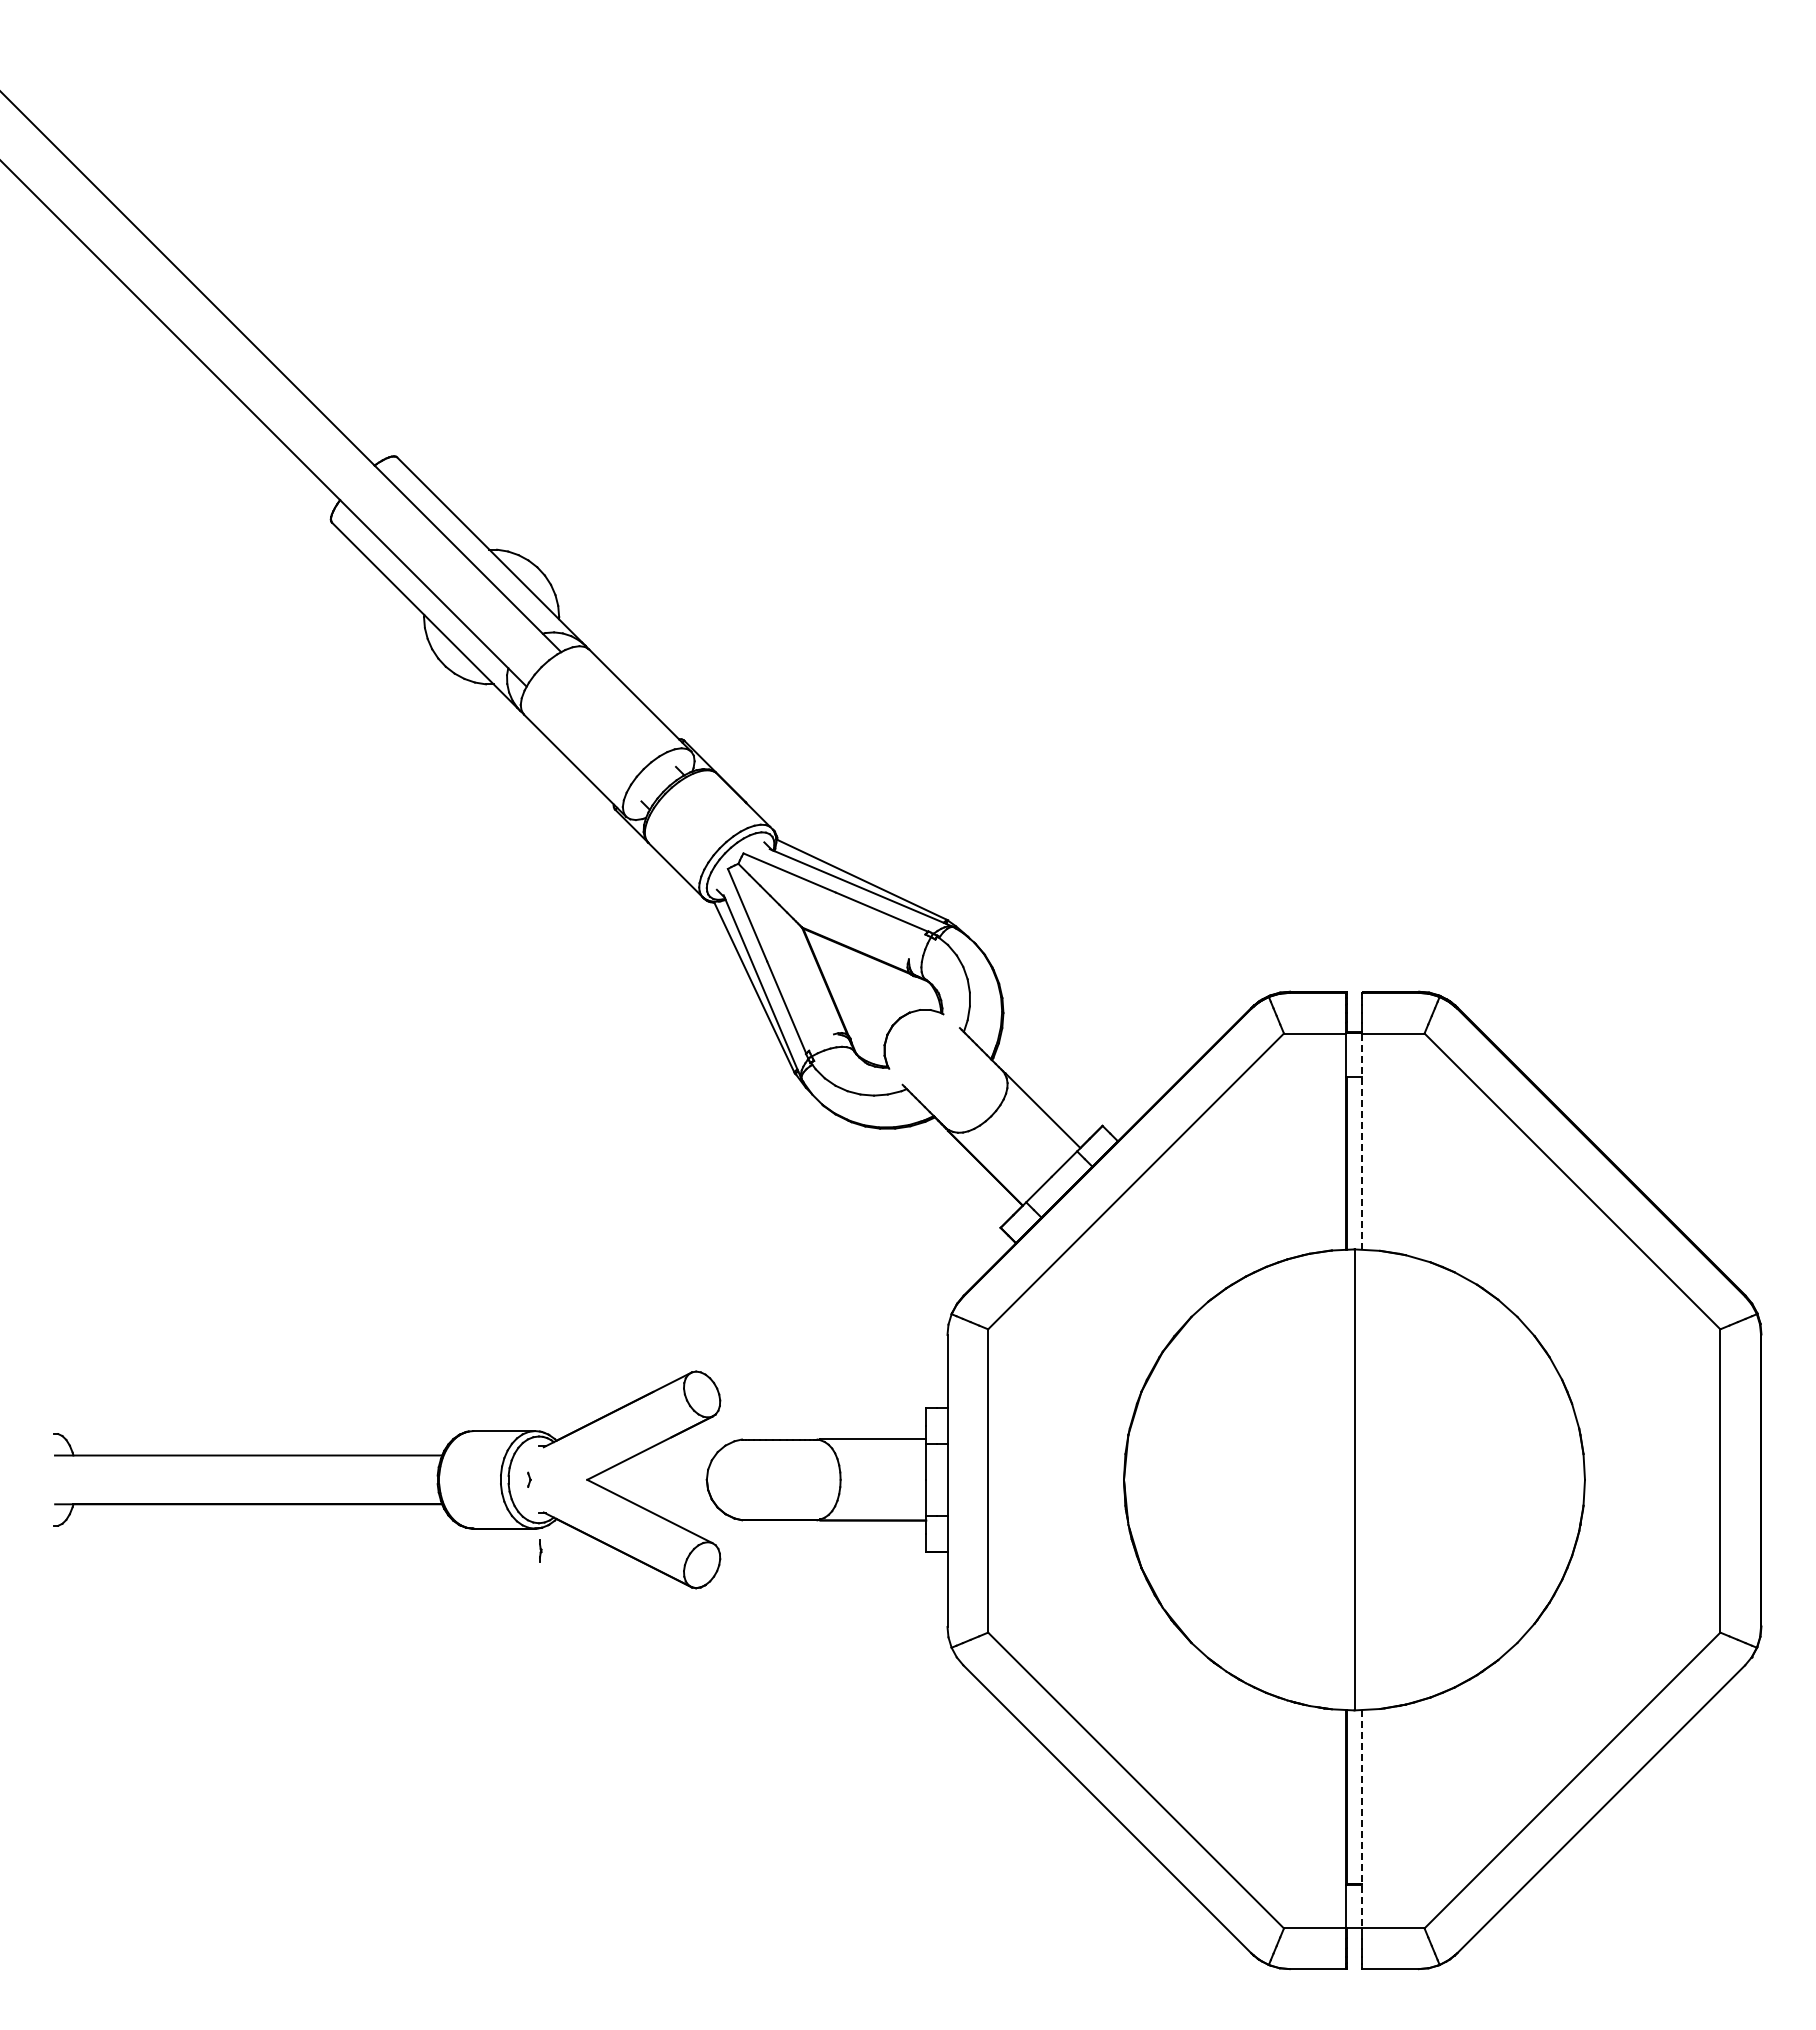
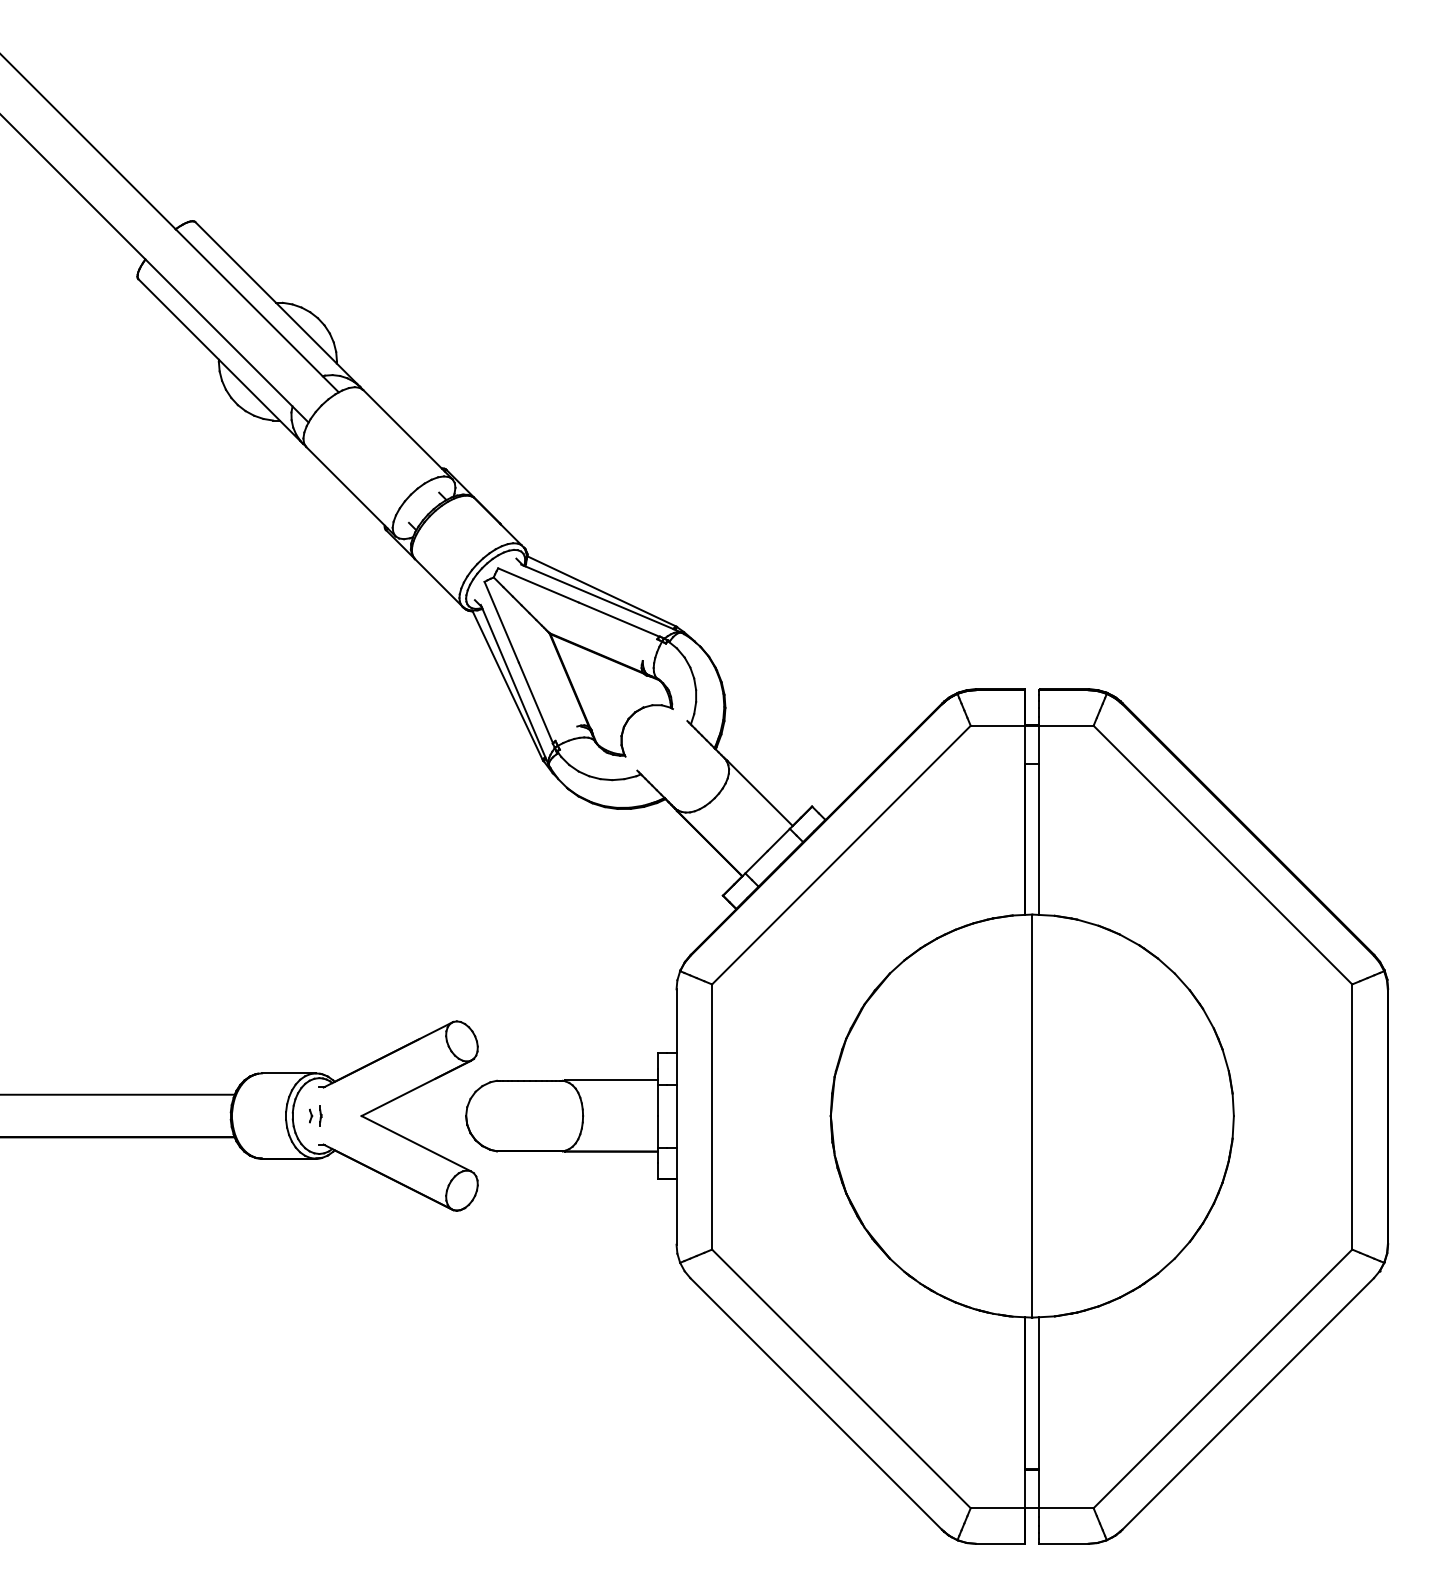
line: (1362, 1142) -> (1039, 821), dashed -> solid
line: (540, 1550) -> (320, 1115), moved
line: (1362, 1819) -> (1039, 1412), dashed -> solid

